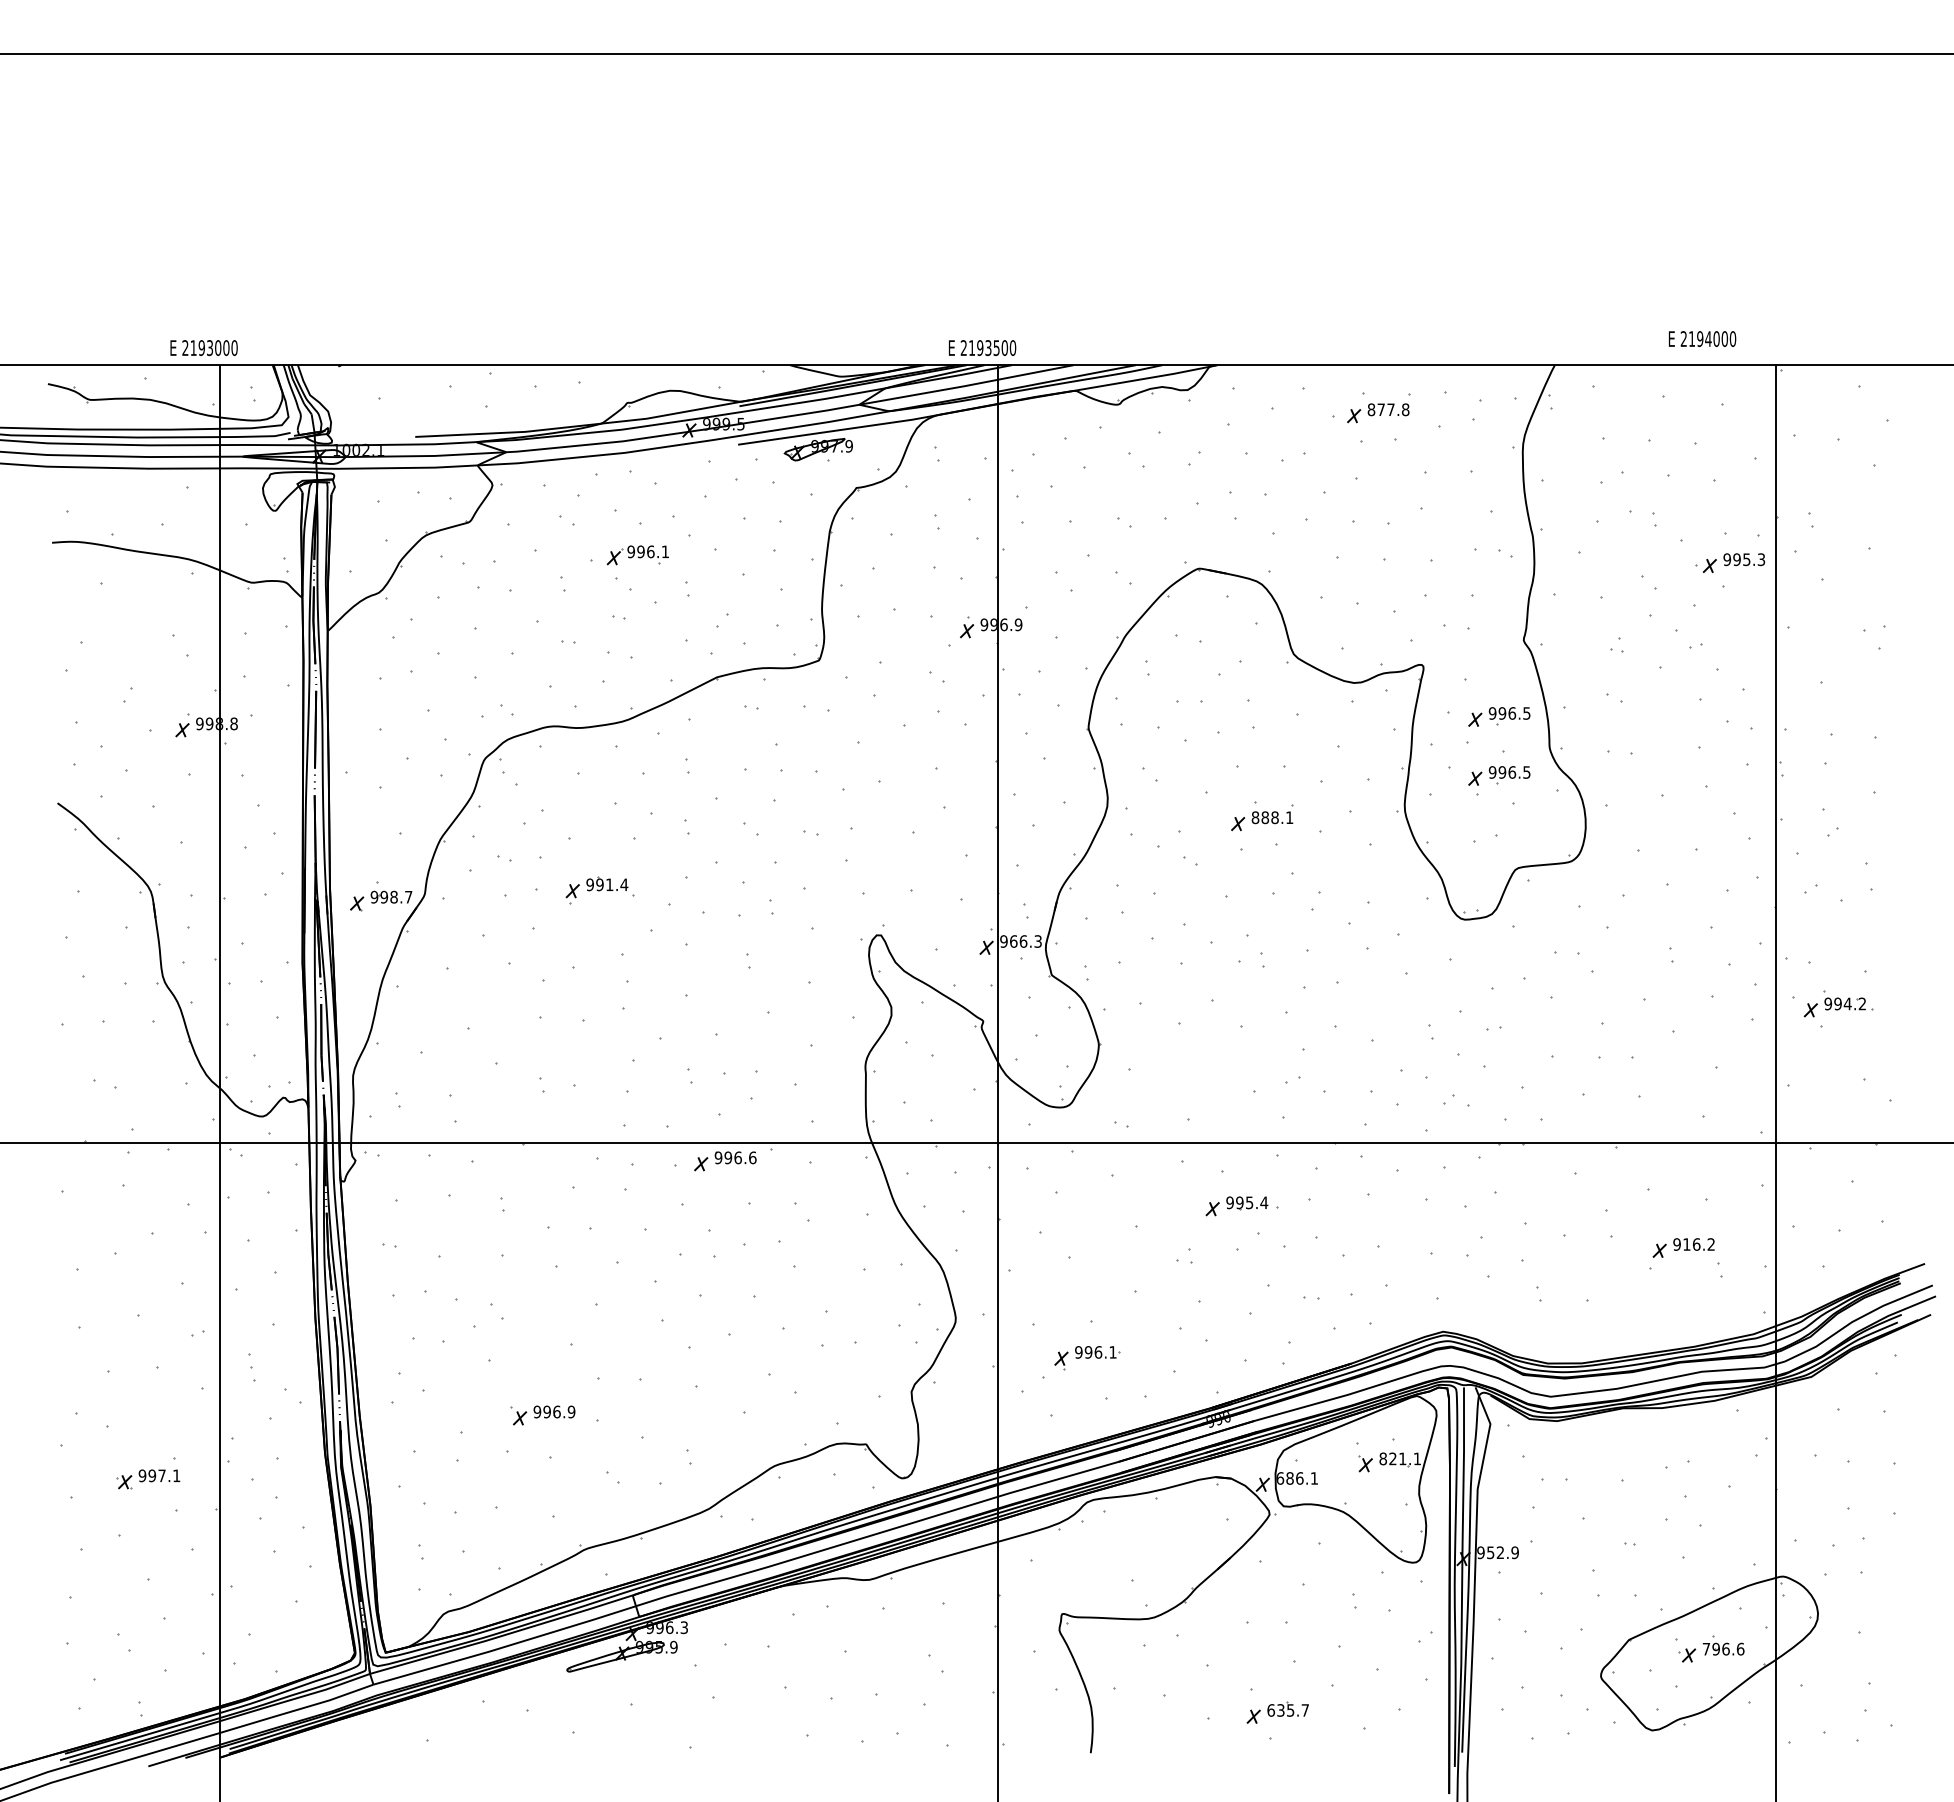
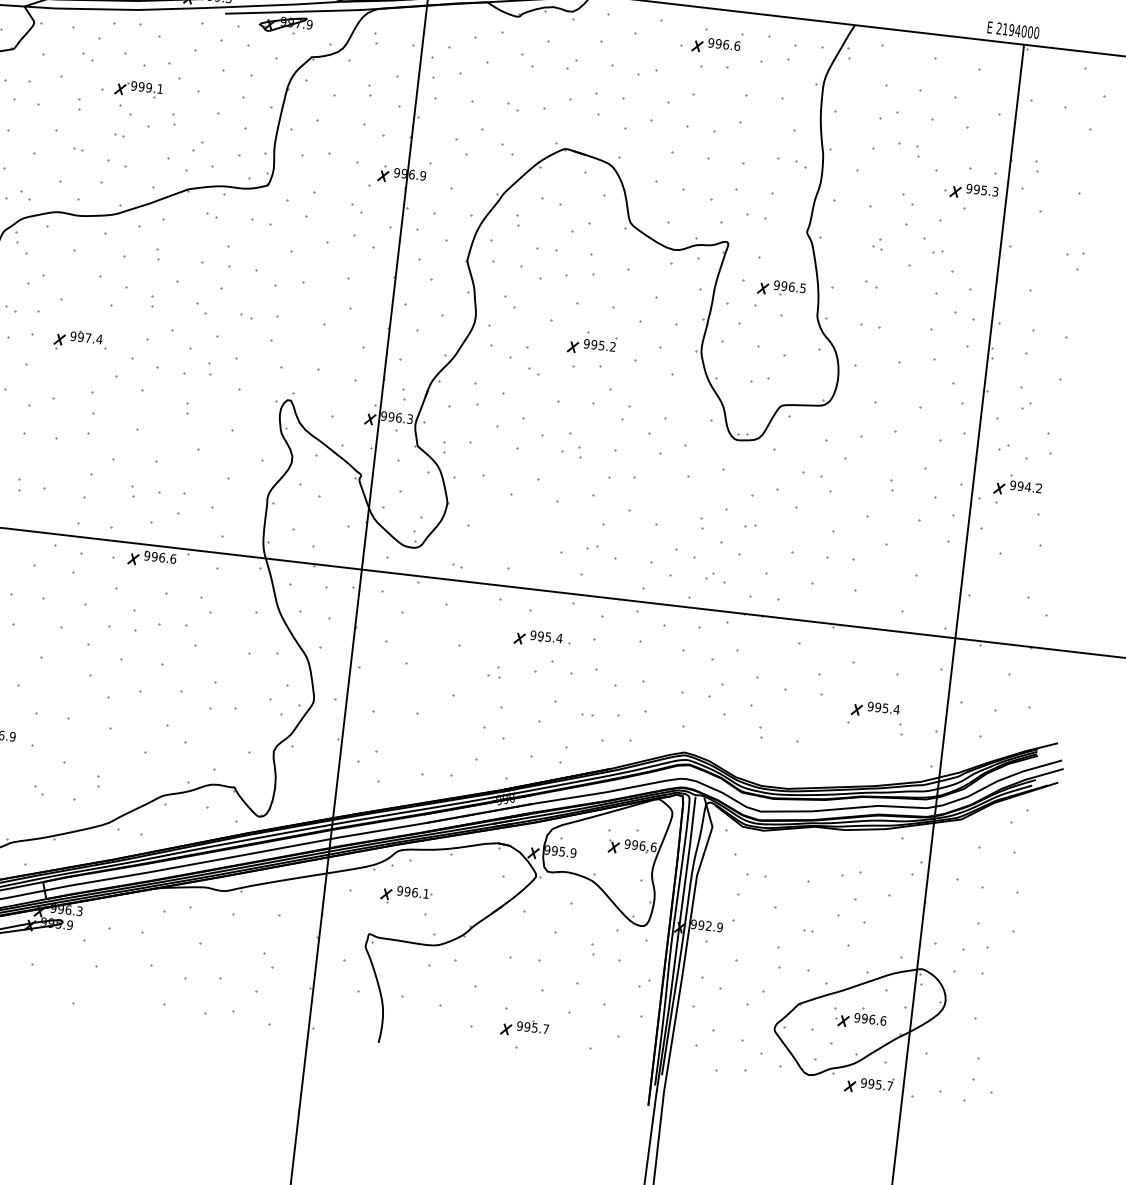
text: (1702, 339) -> (1013, 30), moved
text: (1388, 409) -> (724, 44), 877.8 -> 996.6
text: (650, 551) -> (148, 87), 996.1 -> 999.1
part: (1499, 775) -> (776, 333), removed
text: (1272, 817) -> (599, 345), 888.1 -> 995.2
text: (609, 884) -> (88, 337), 991.4 -> 997.4
text: (1013, 941) -> (391, 416), 966.3 -> 996.3
part: (1834, 1003) -> (1017, 485), moved
text: (1699, 1244) -> (887, 708), 916.2 -> 995.4
part: (1087, 1358) -> (406, 896), moved
text: (1400, 1458) -> (640, 845), 821.1 -> 996.6
text: (1297, 1478) -> (560, 851), 686.1 -> 995.9
text: (1490, 1552) -> (701, 925), 952.9 -> 992.9
text: (1706, 1648) -> (857, 1017), 796.6 -> 996.6
text: (1275, 1710) -> (523, 1026), 635.7 -> 995.7
part: (1731, 1733) -> (869, 1084), added

